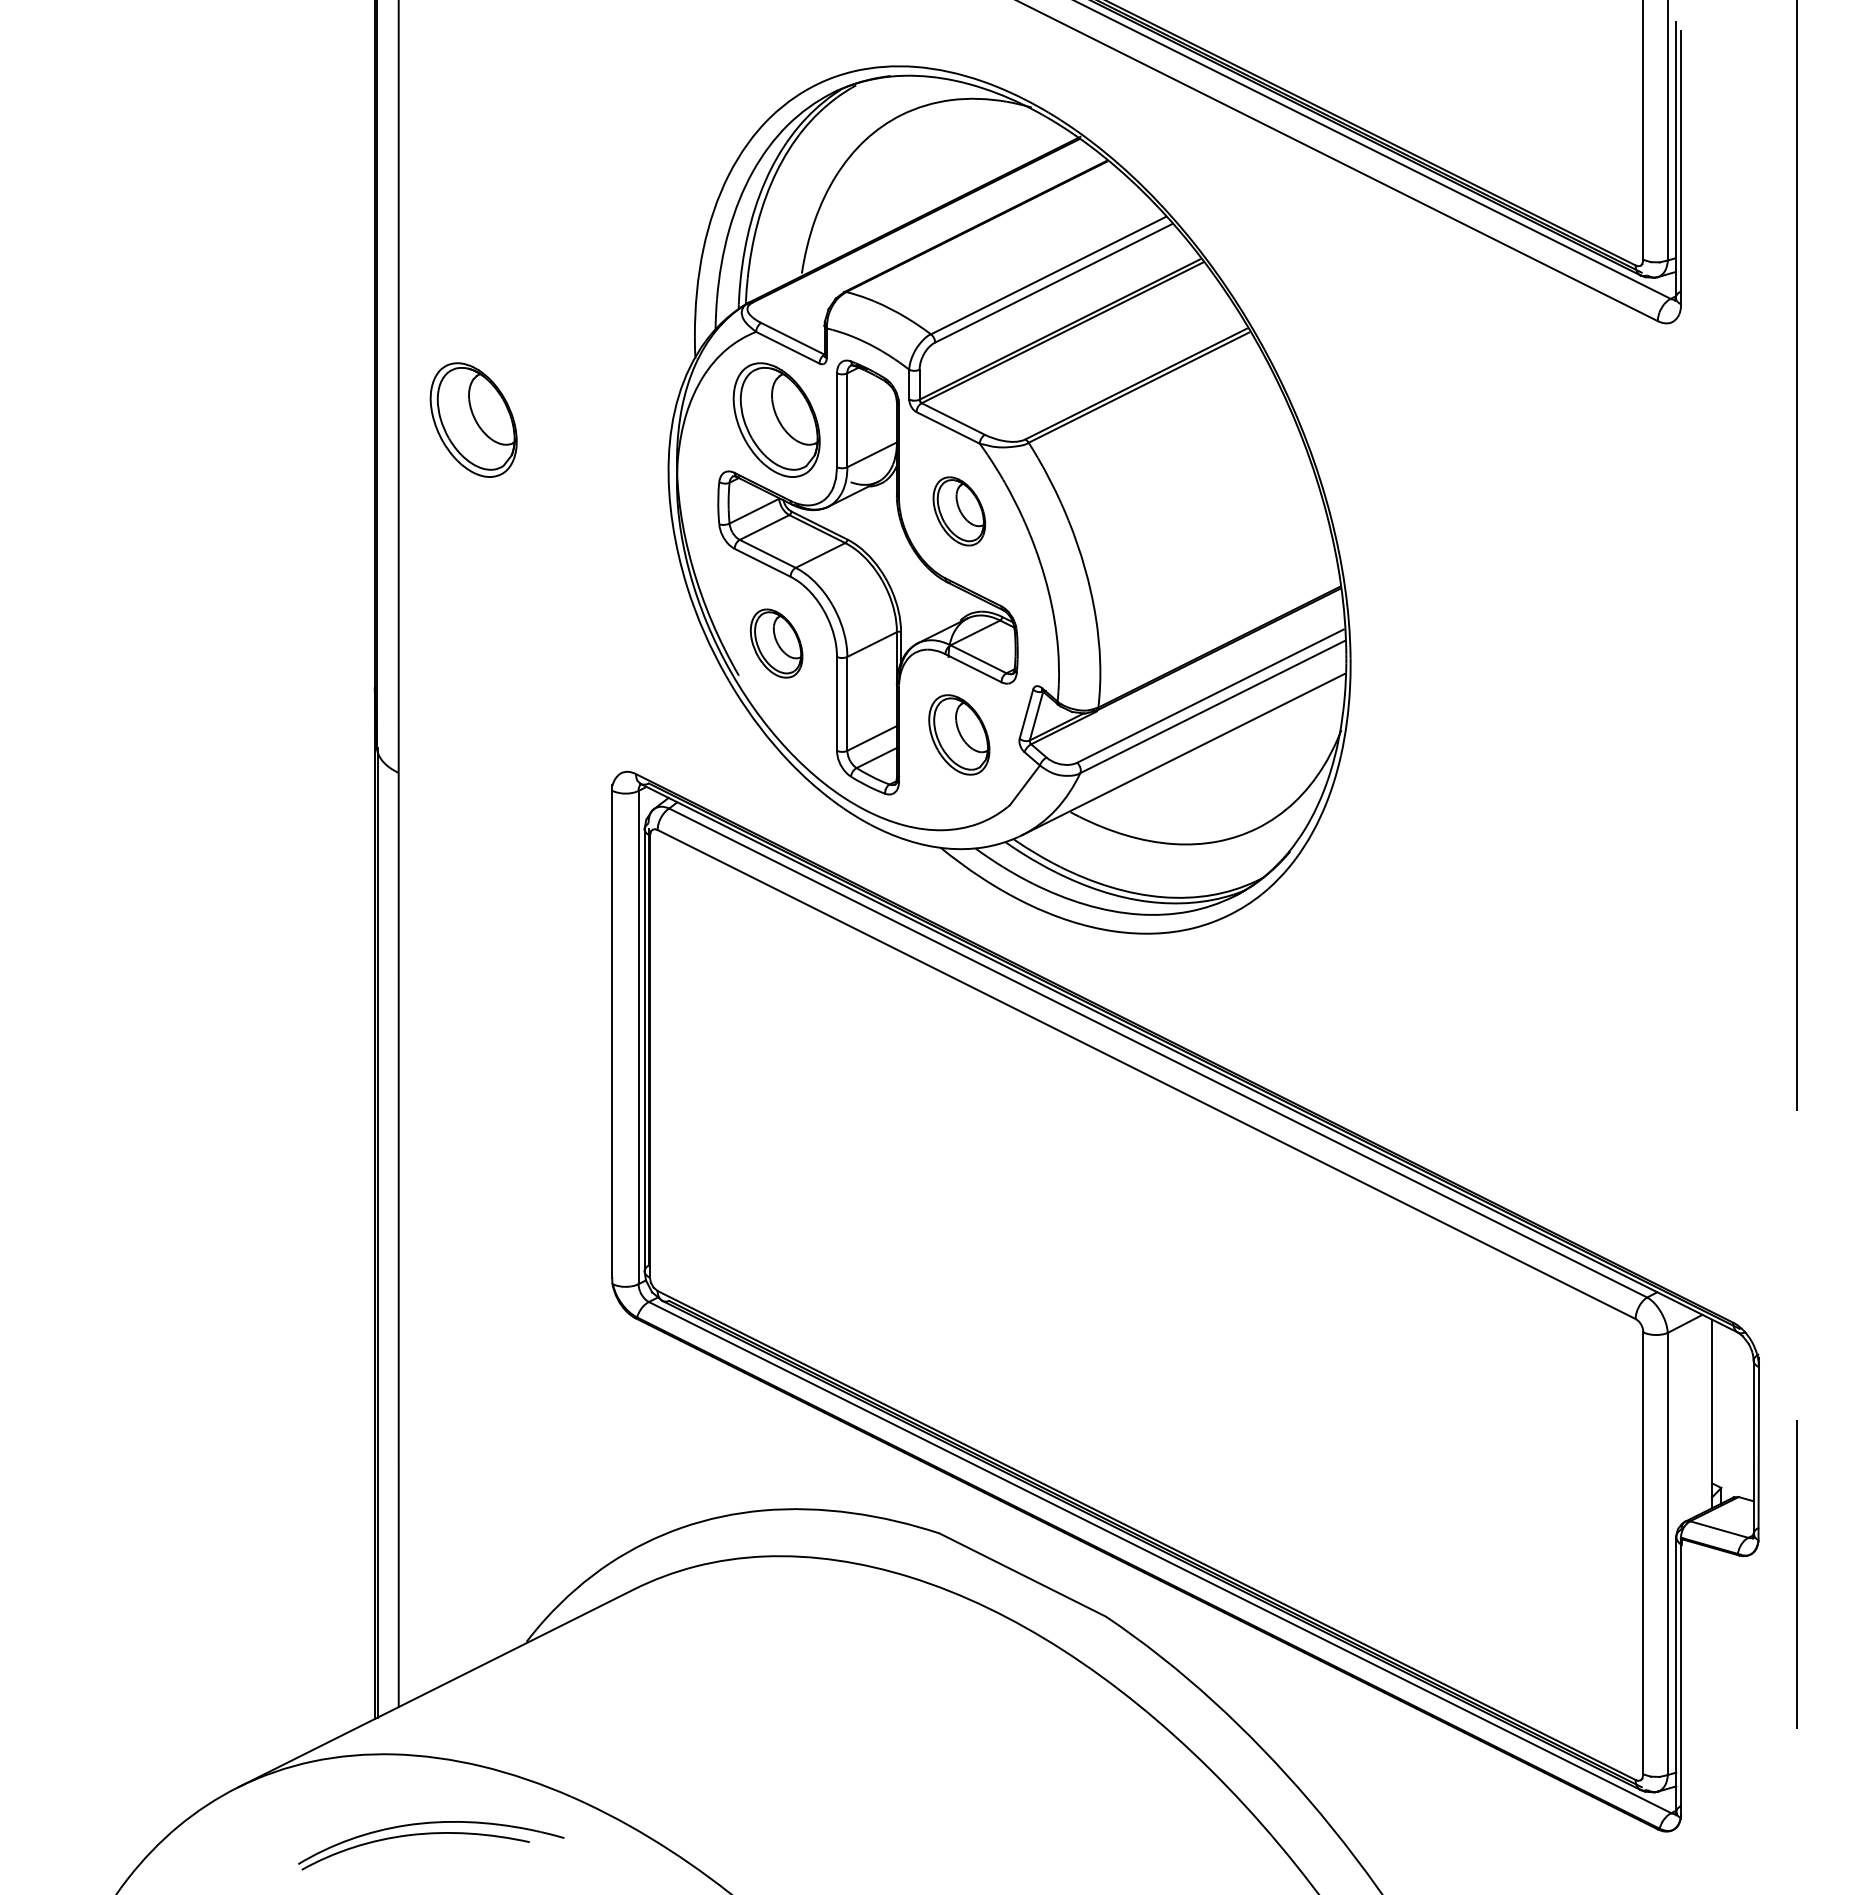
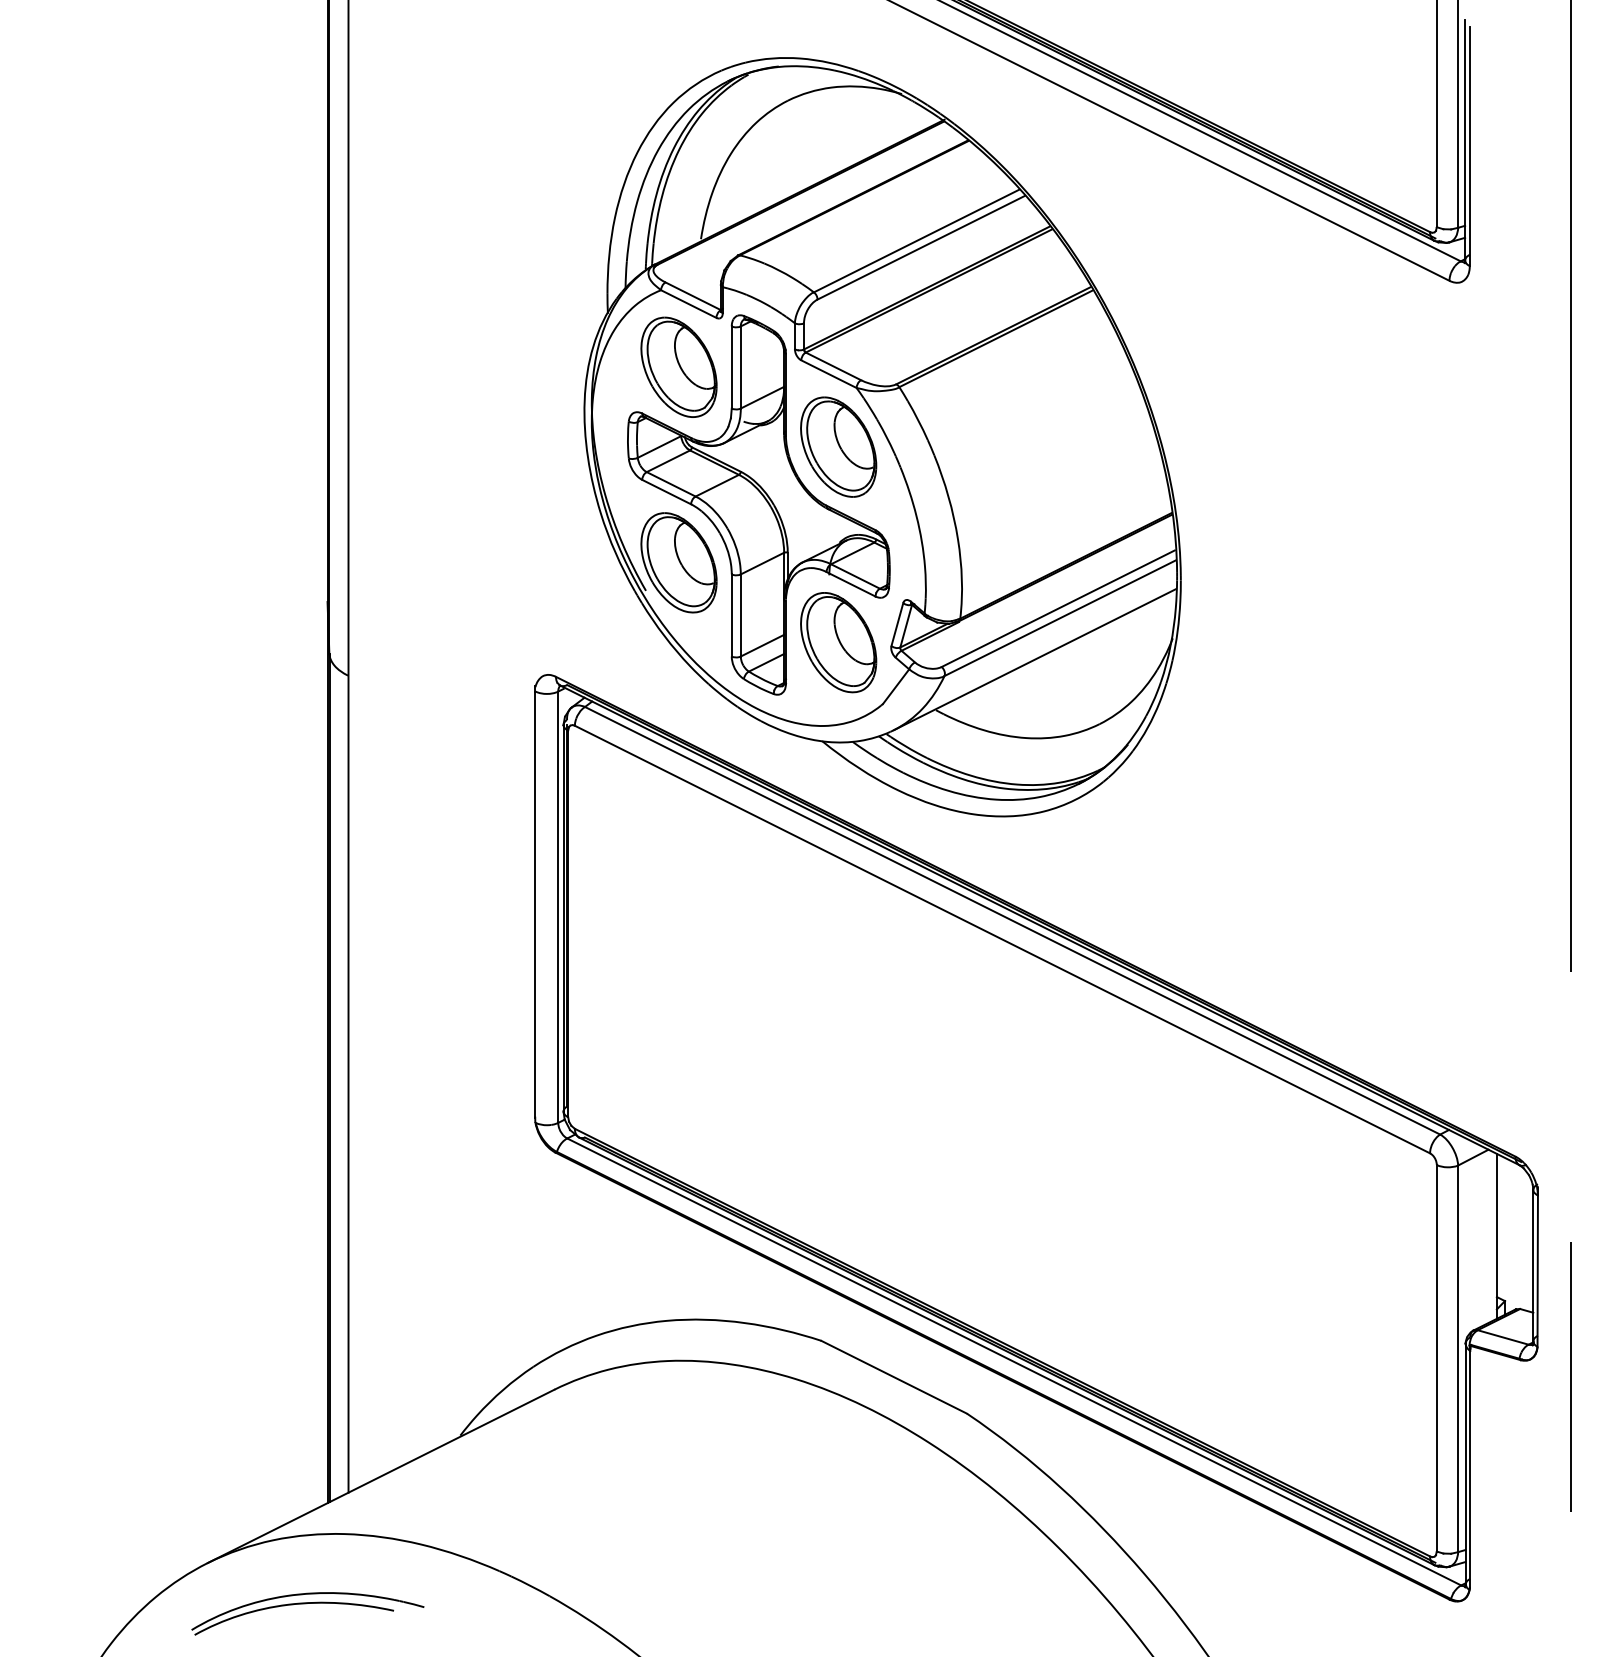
part: (473, 419) -> (413, 366), removed
part: (959, 511) -> (838, 447), size x1.67
part: (776, 643) -> (678, 562), size x1.67
part: (959, 734) -> (838, 642), size x1.43
part: (431, 1834) -> (308, 1604), moved

